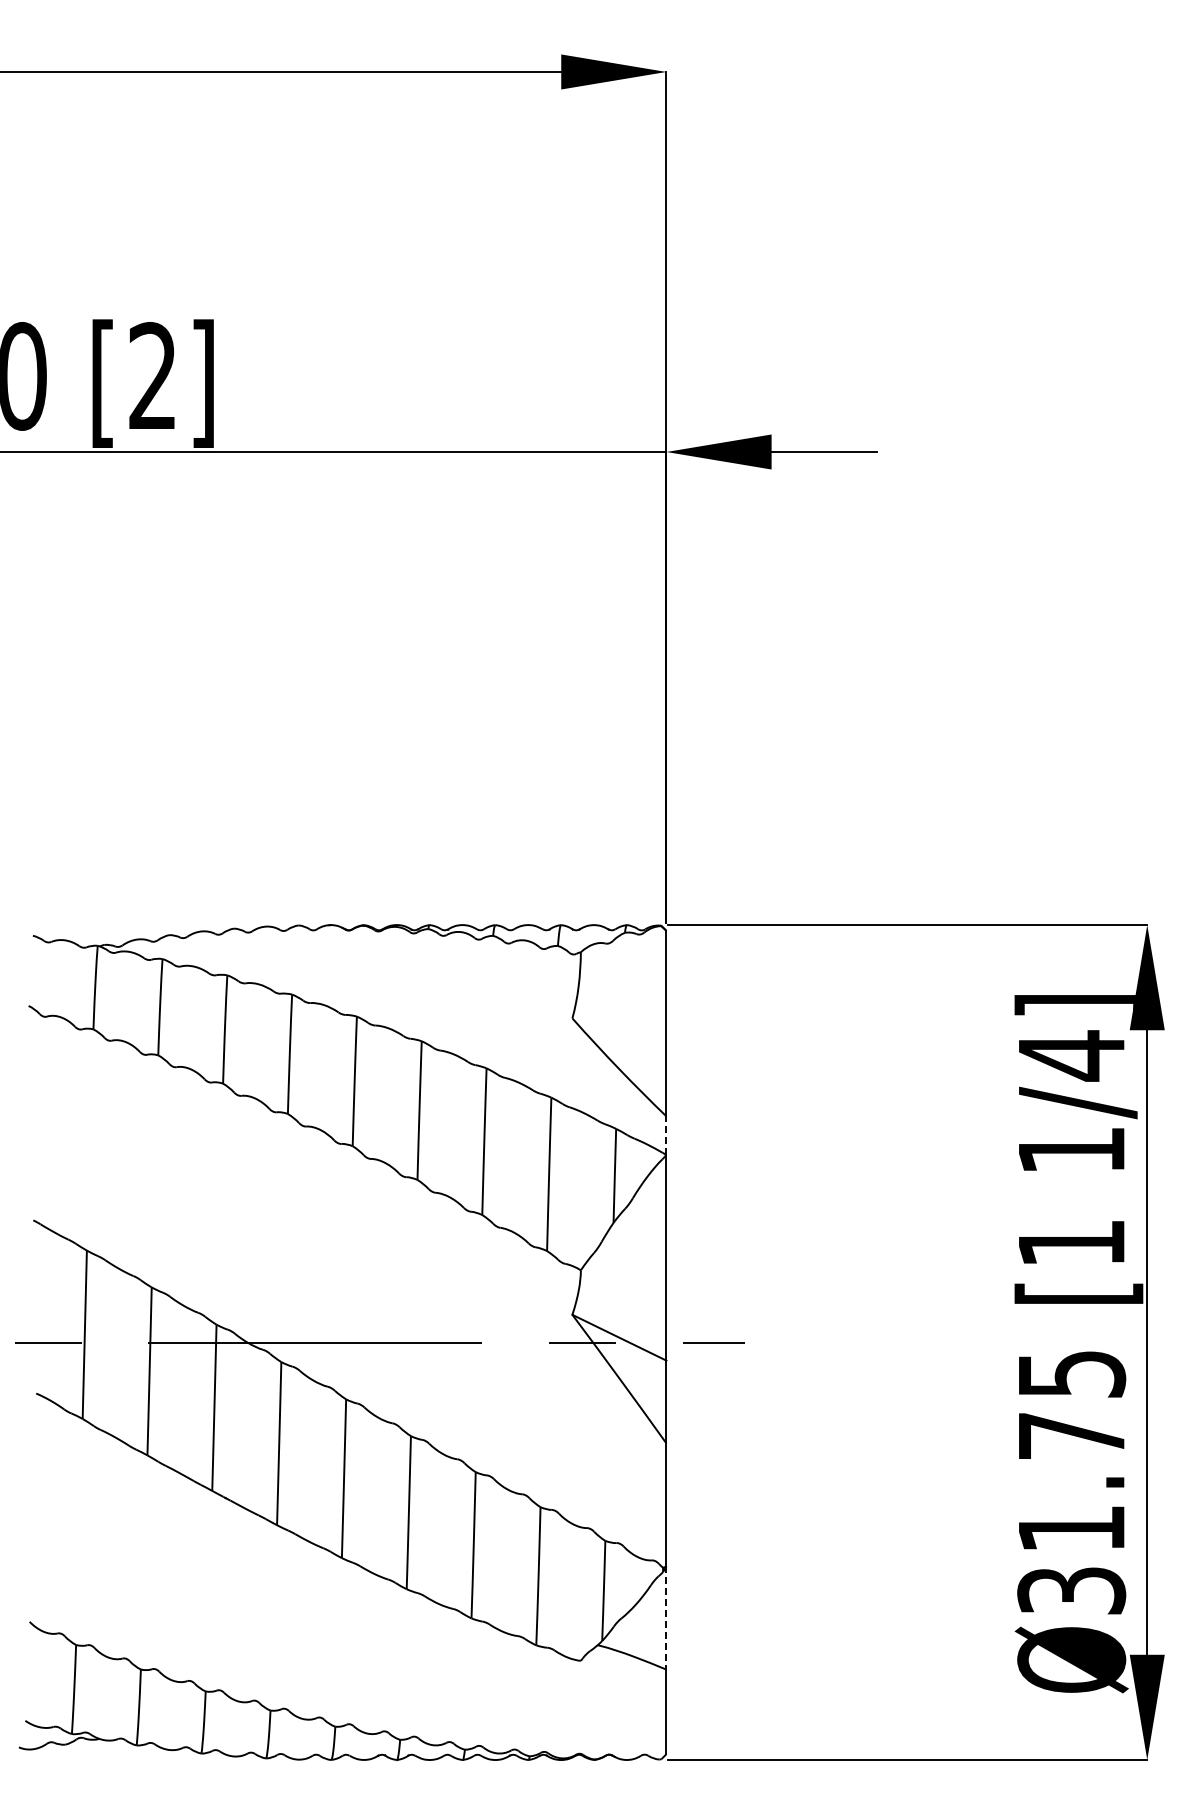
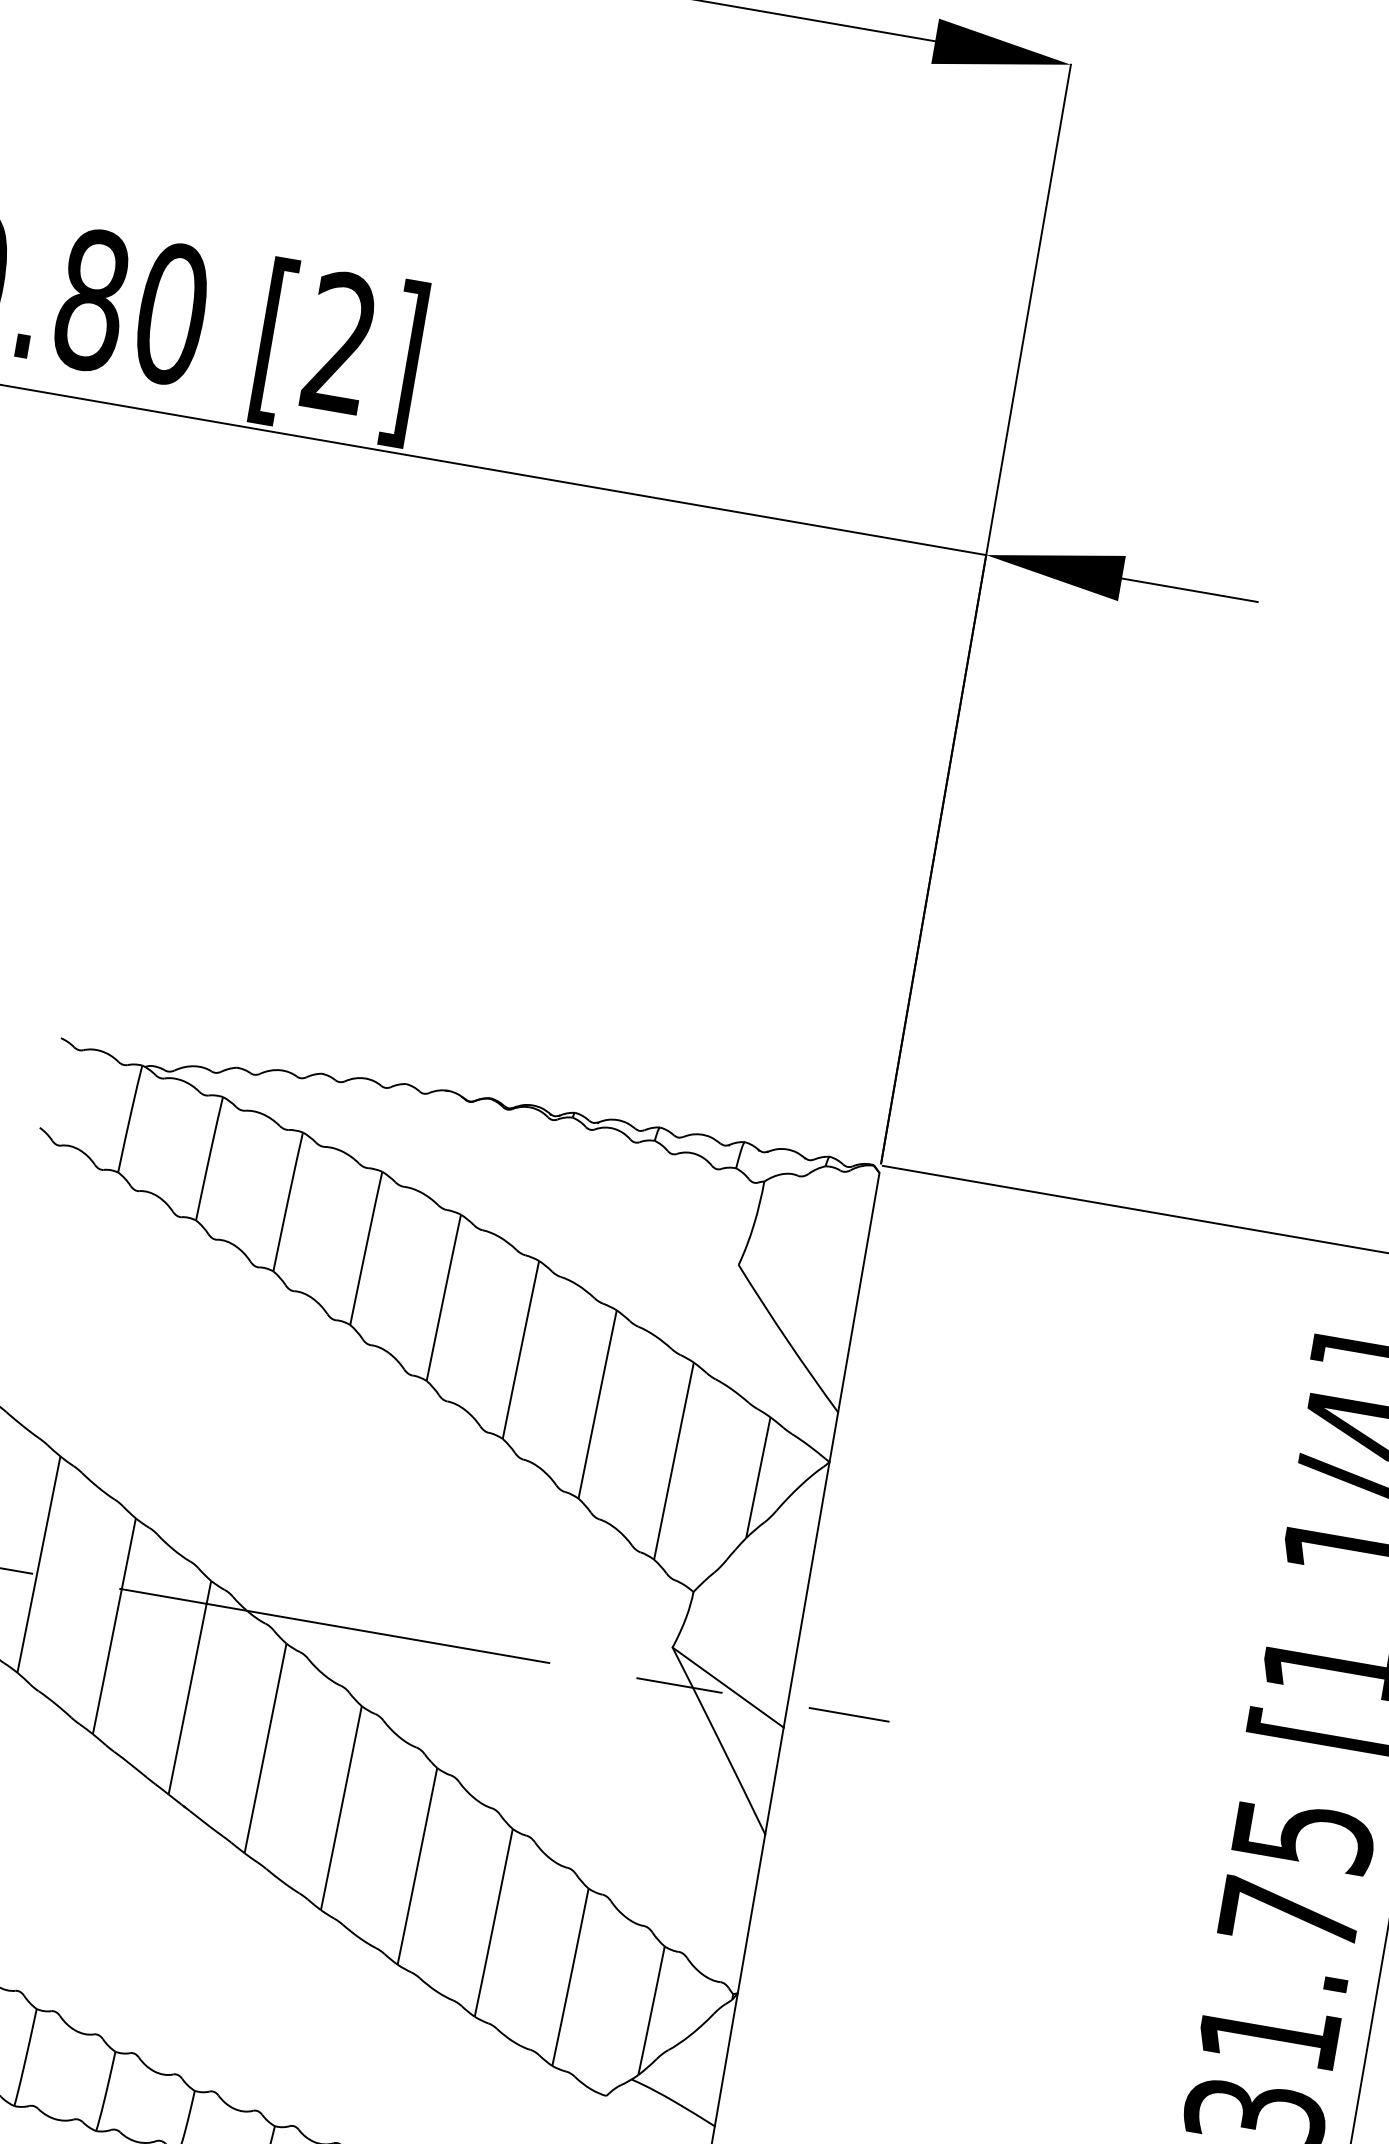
line: (666, 1135) -> (833, 1437), dashed -> solid
line: (666, 1618) -> (726, 2060), dashed -> solid

